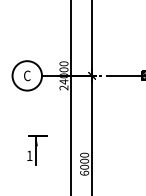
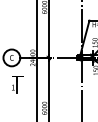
part: (37, 150) -> (17, 84), moved

